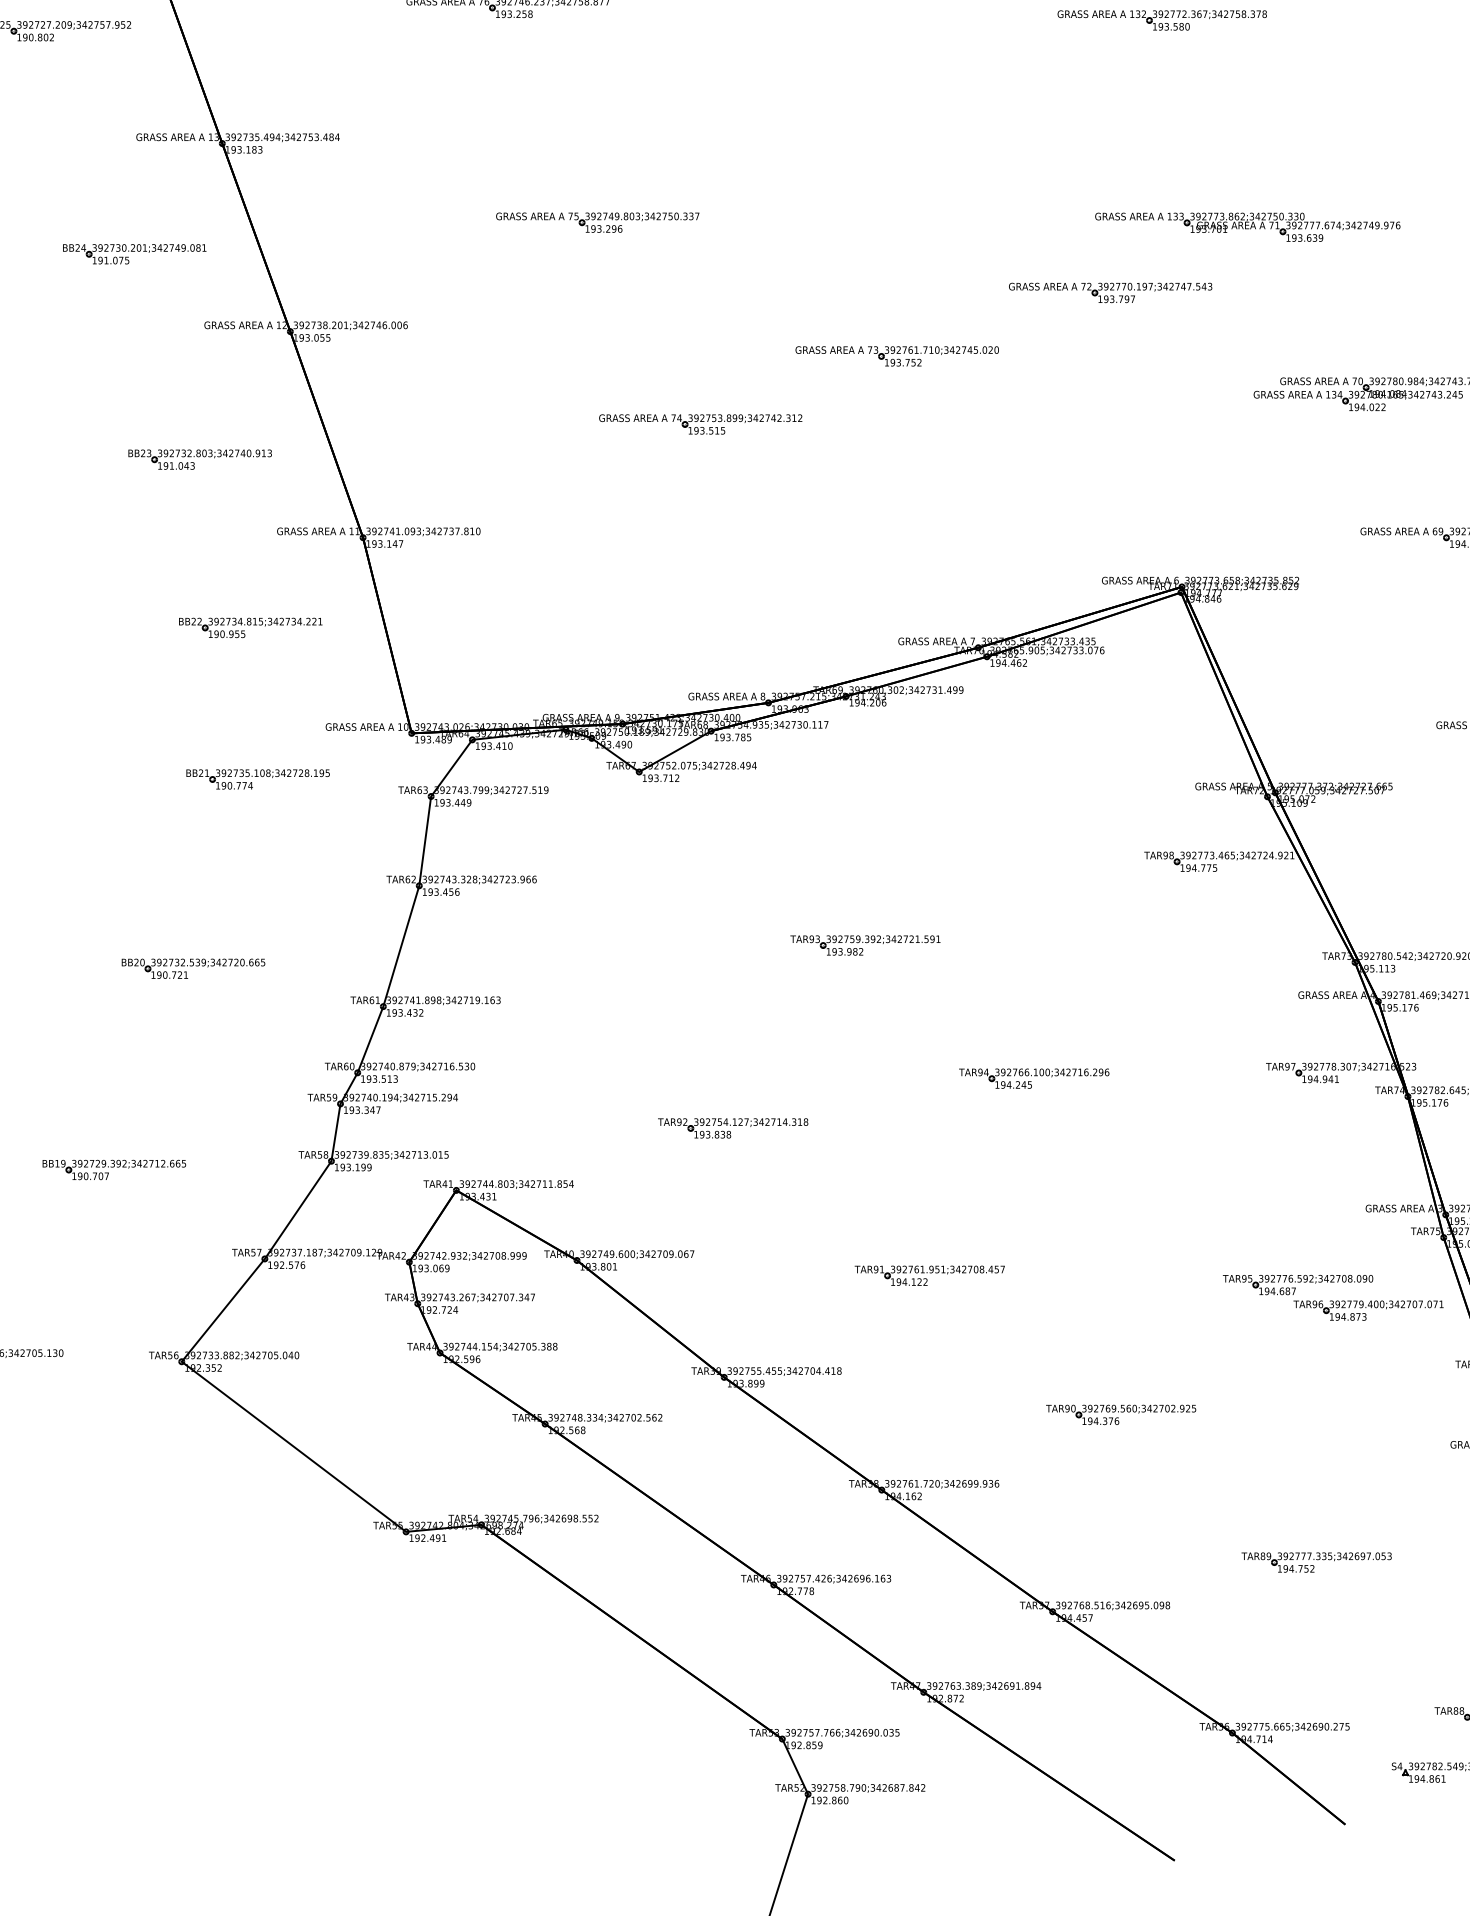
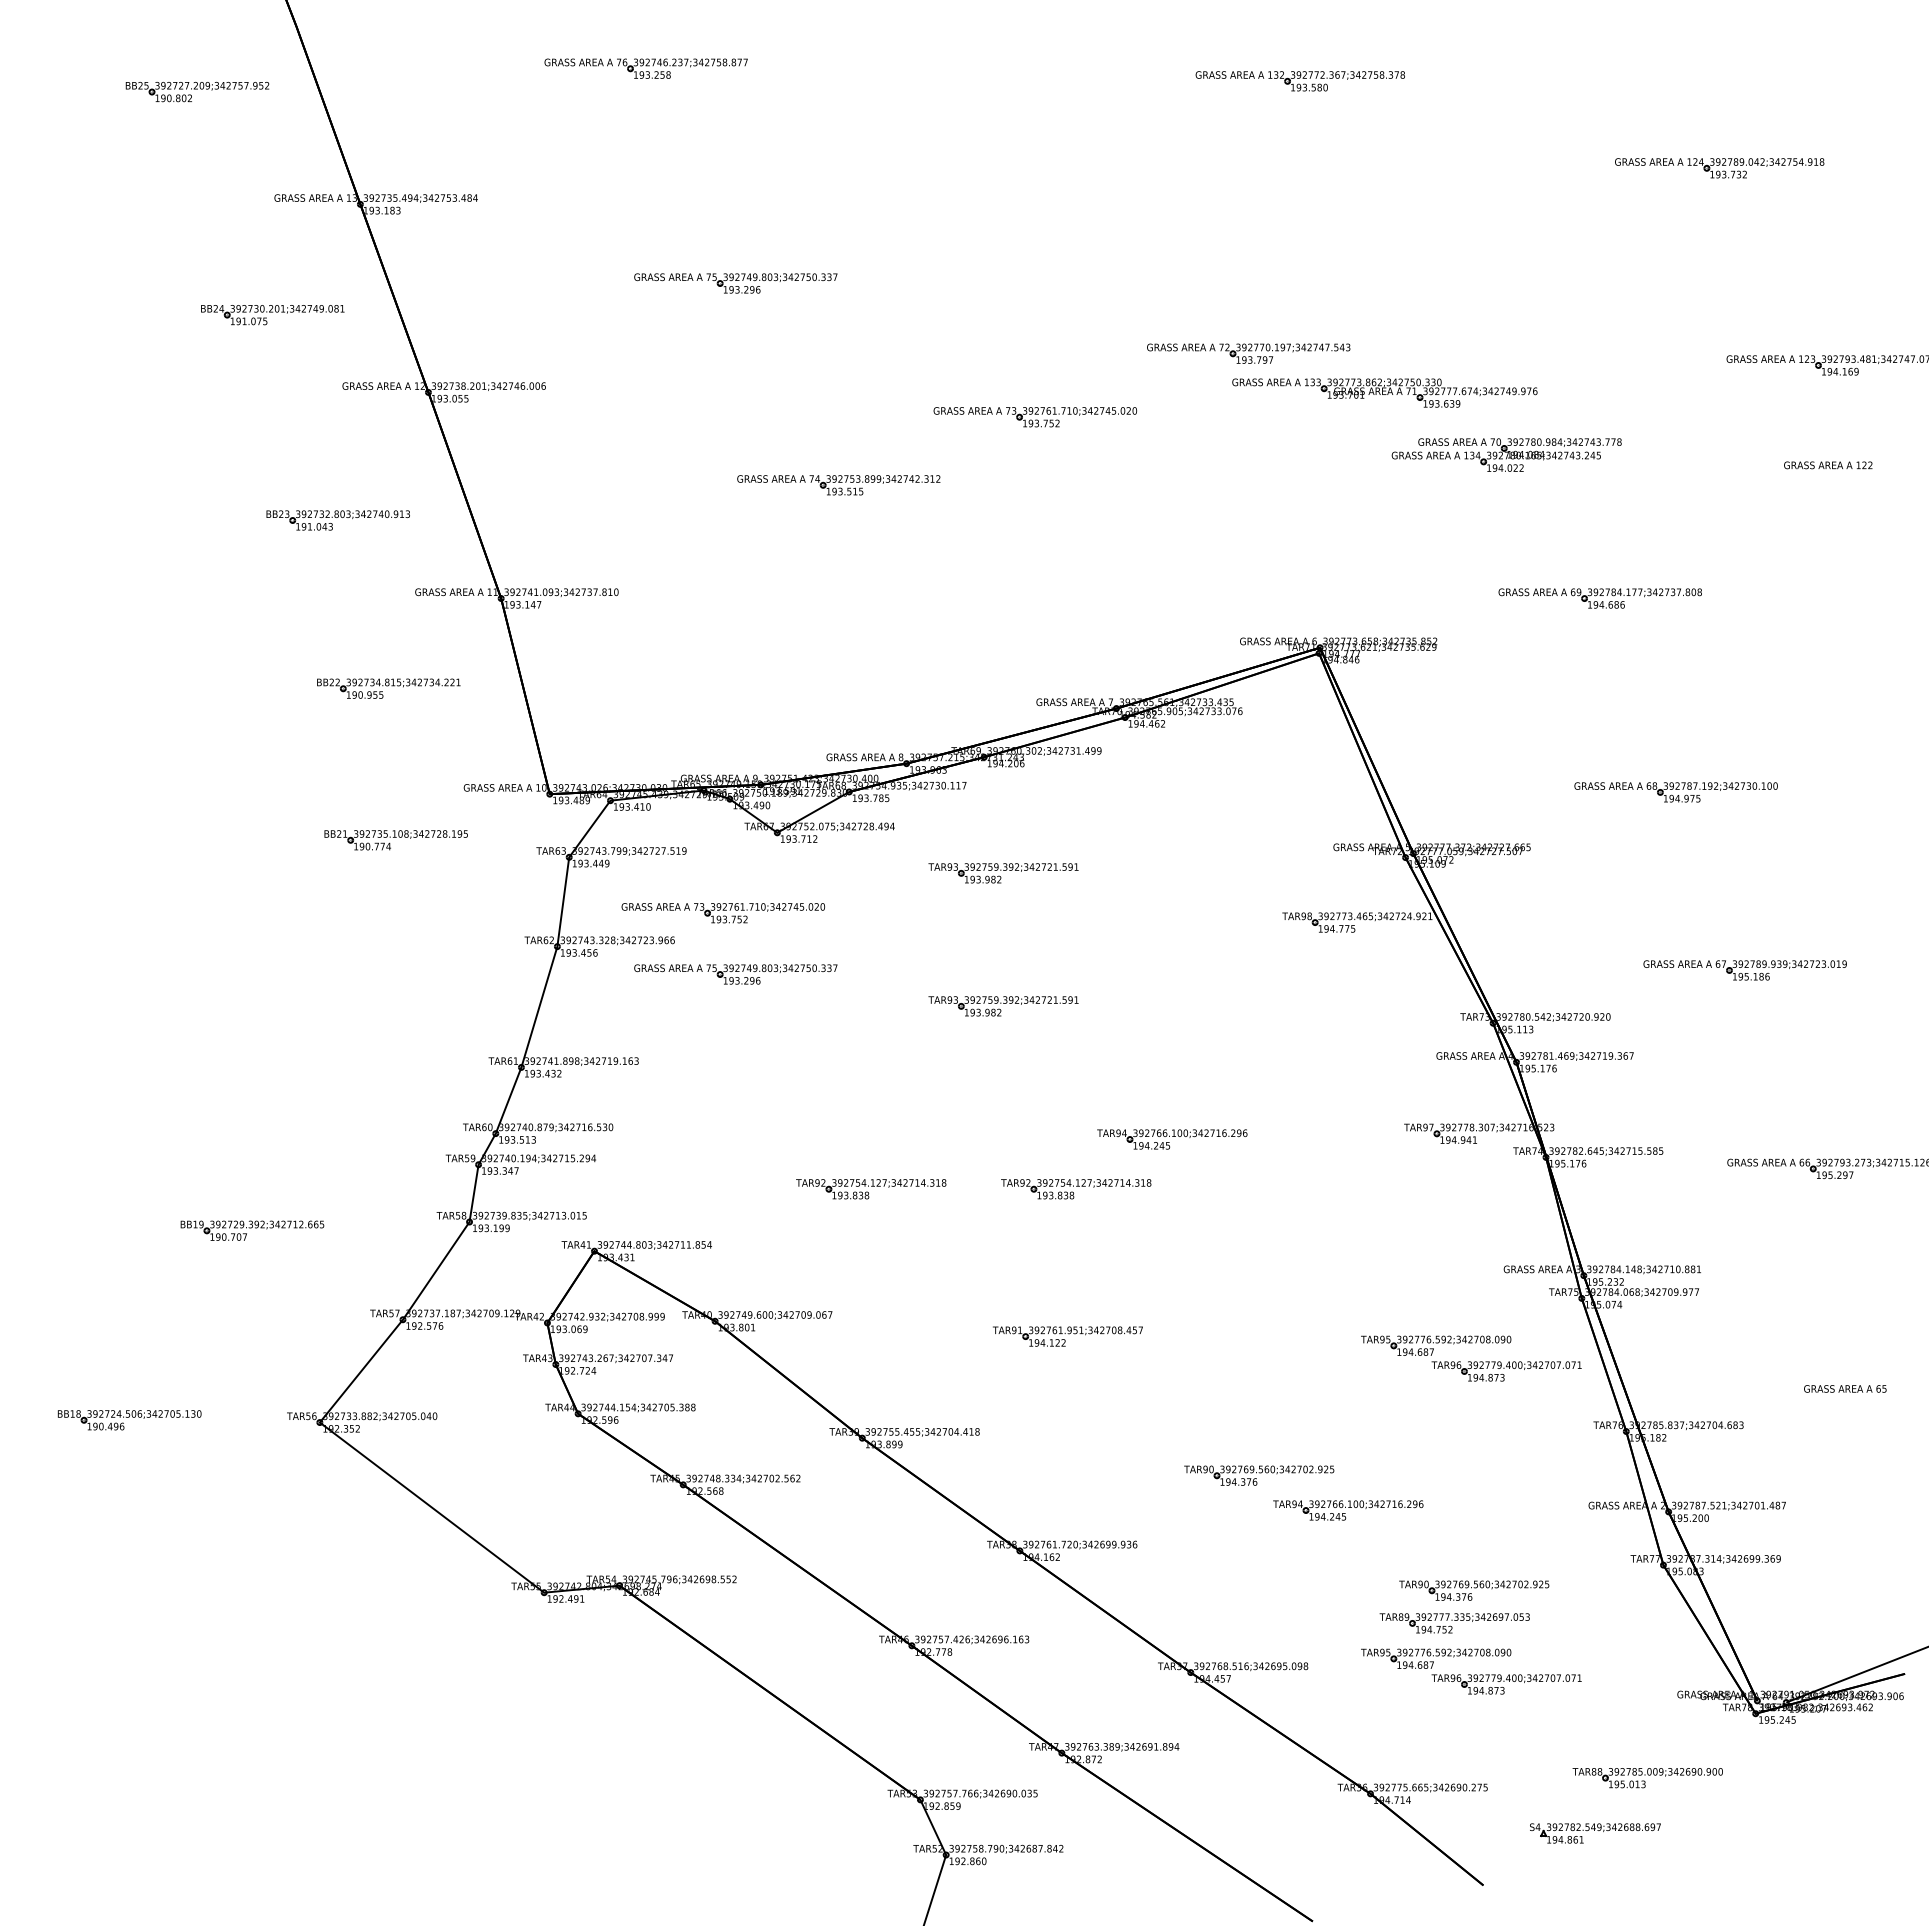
part: (1247, 226) -> (1384, 392), moved
part: (865, 812) -> (1003, 873), added
part: (584, 852) -> (722, 913), added
part: (597, 913) -> (735, 974), added
part: (193, 968) -> (331, 1029), removed
part: (938, 1128) -> (1076, 1189), added
part: (1210, 1449) -> (1348, 1510), added
part: (1336, 1529) -> (1474, 1590), added
part: (1333, 1610) -> (1471, 1671), added

